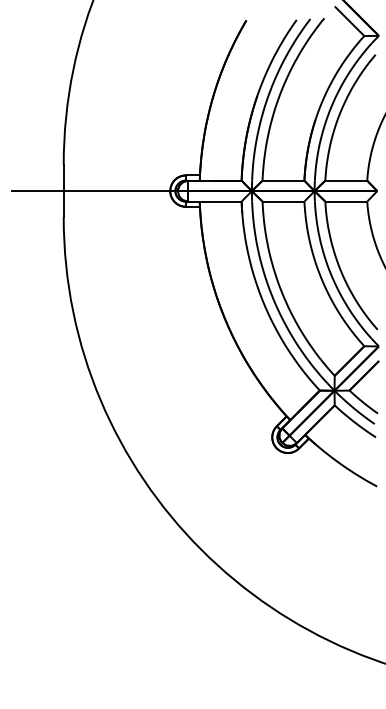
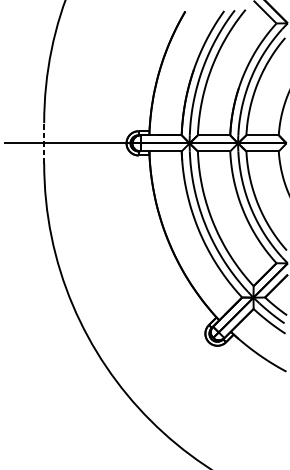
line: (63, 190) -> (44, 142), solid -> dashed

